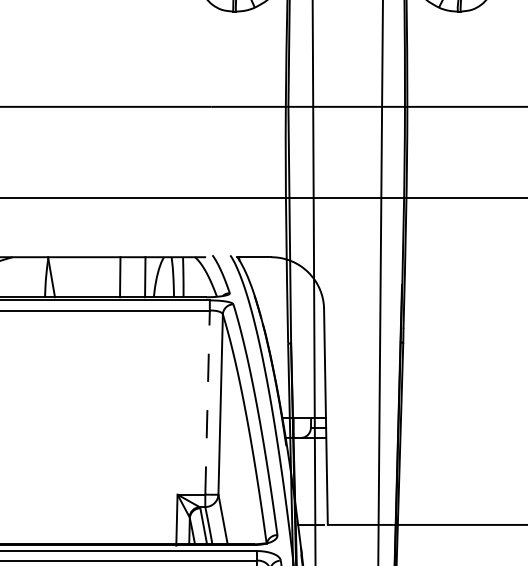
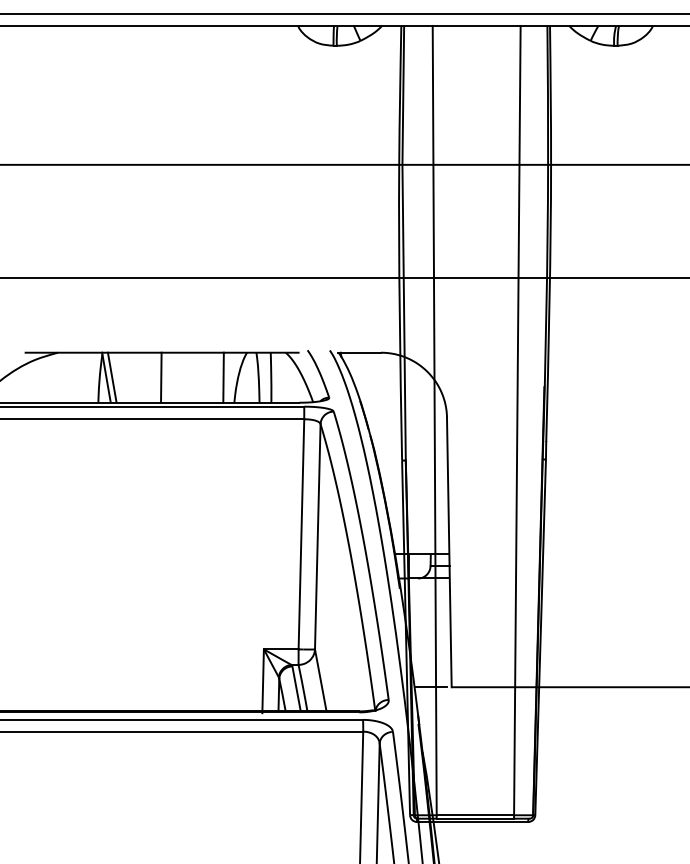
line: (55, 277) -> (111, 377), added
line: (120, 277) -> (161, 377), moved
line: (207, 401) -> (301, 533), dashed -> solid

